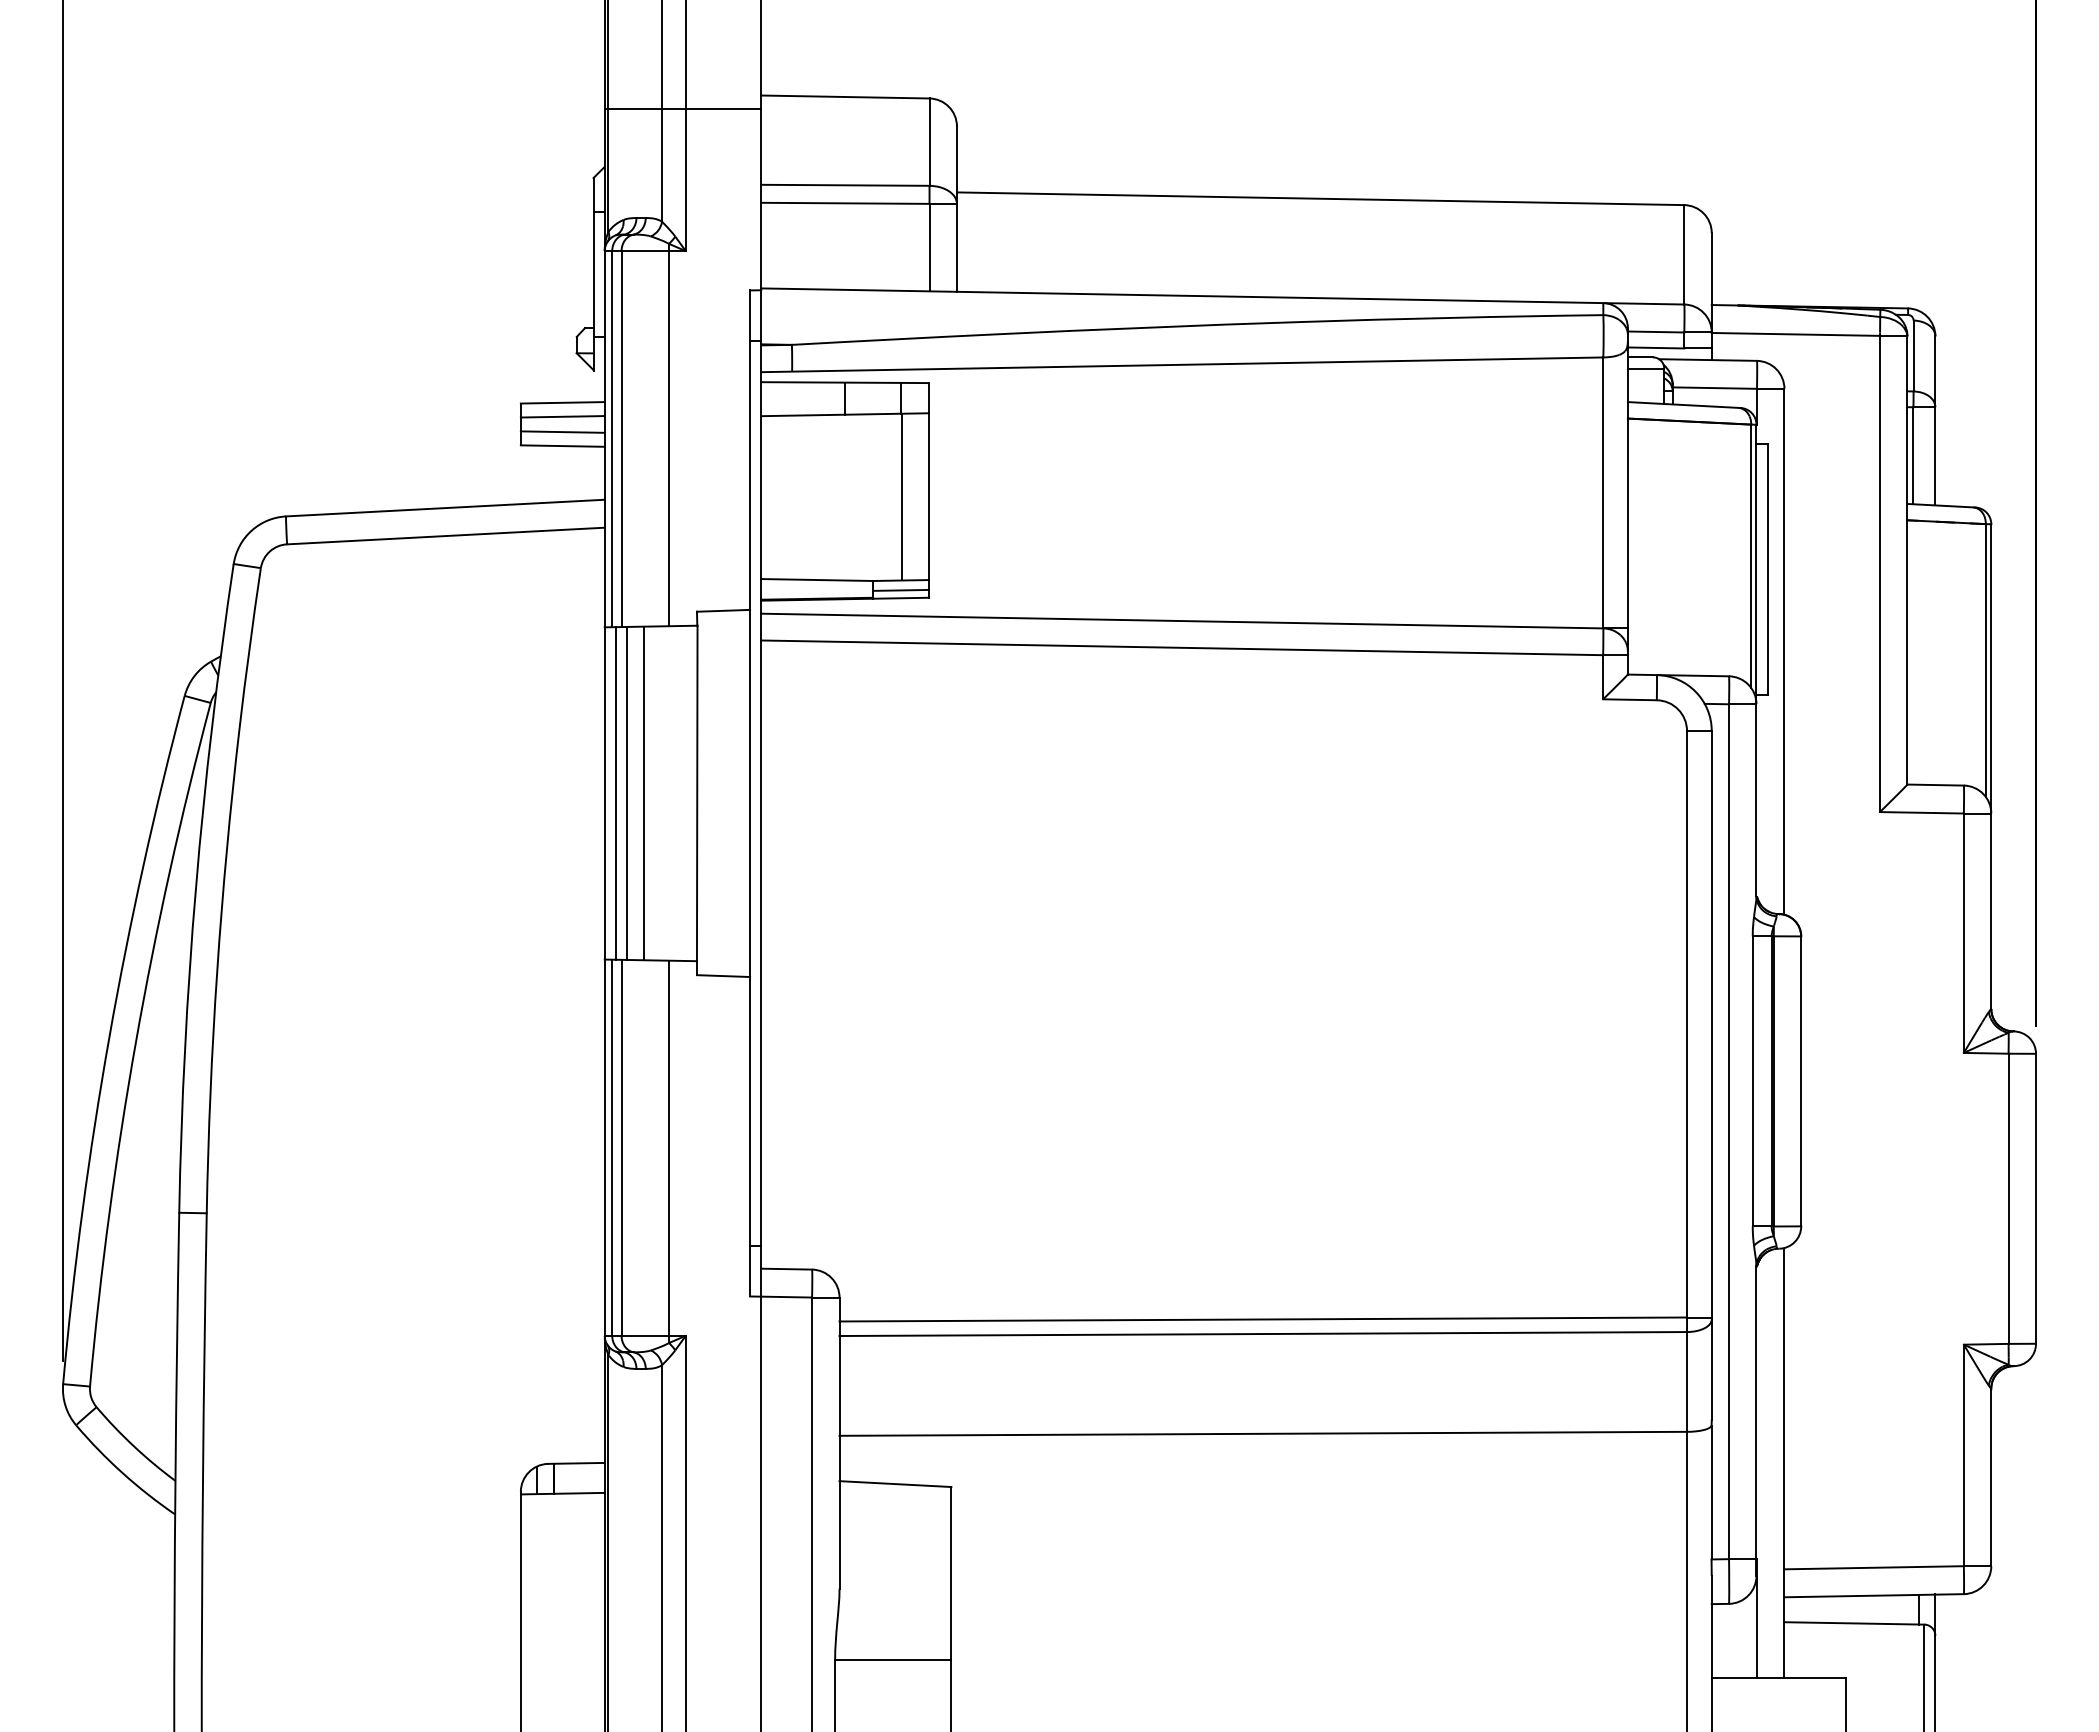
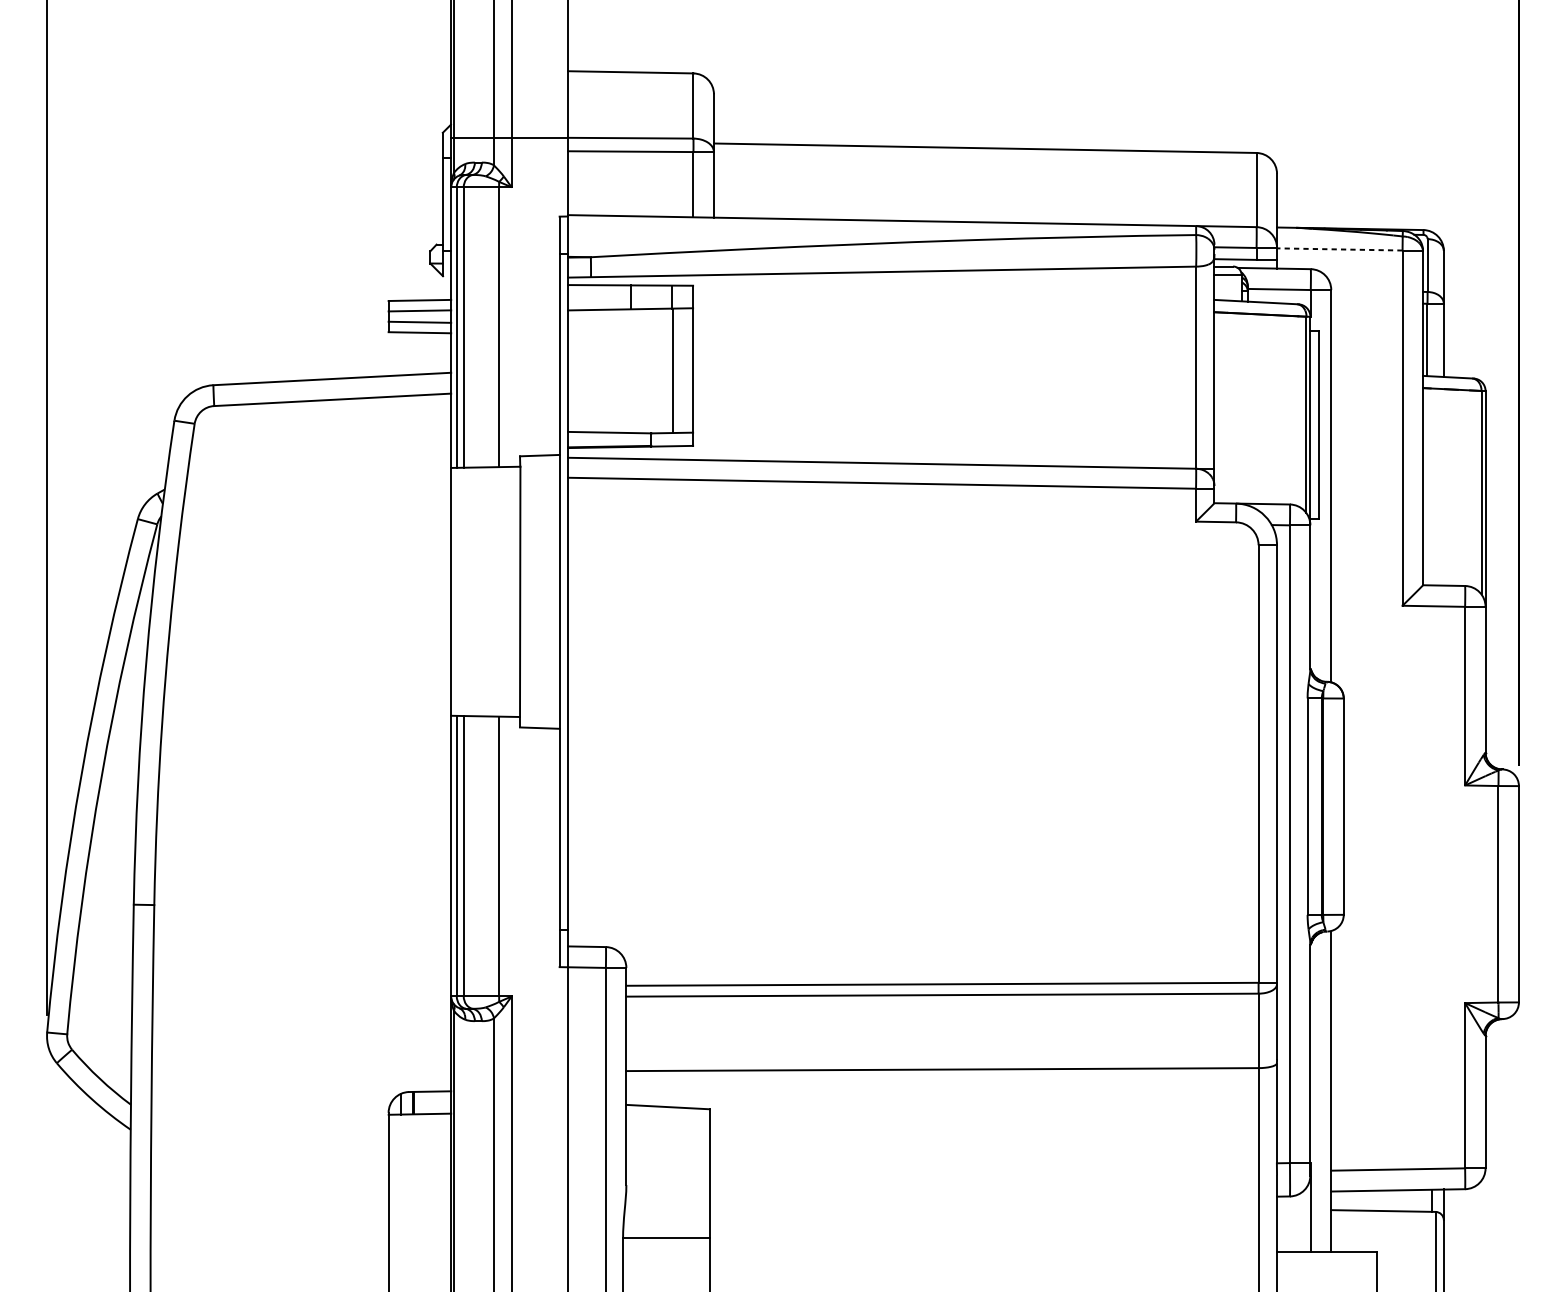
line: (682, 108) -> (509, 138), moved
line: (1795, 334) -> (1339, 249), solid -> dashed
line: (901, 589) -> (672, 439), removed
line: (627, 792) -> (468, 591), removed
line: (615, 793) -> (459, 591), removed
line: (643, 793) -> (480, 591), removed

